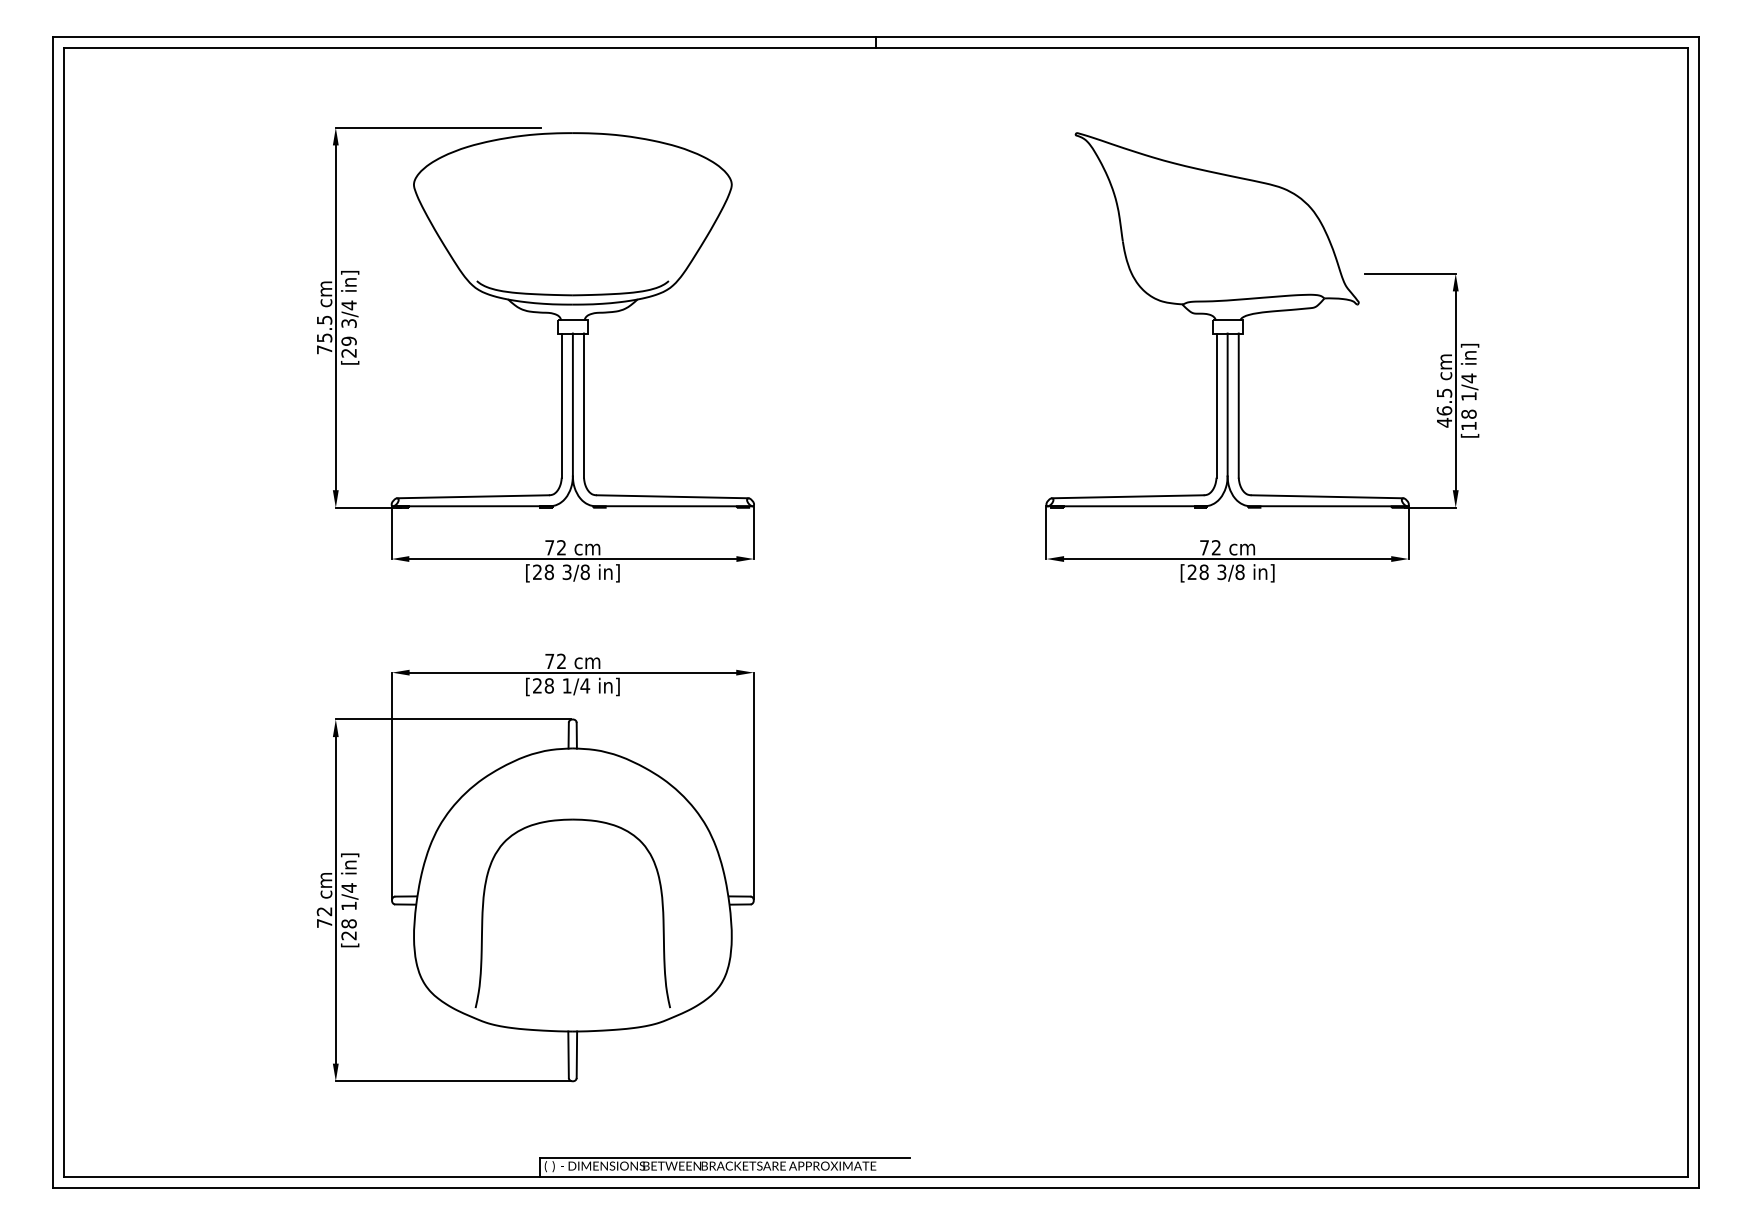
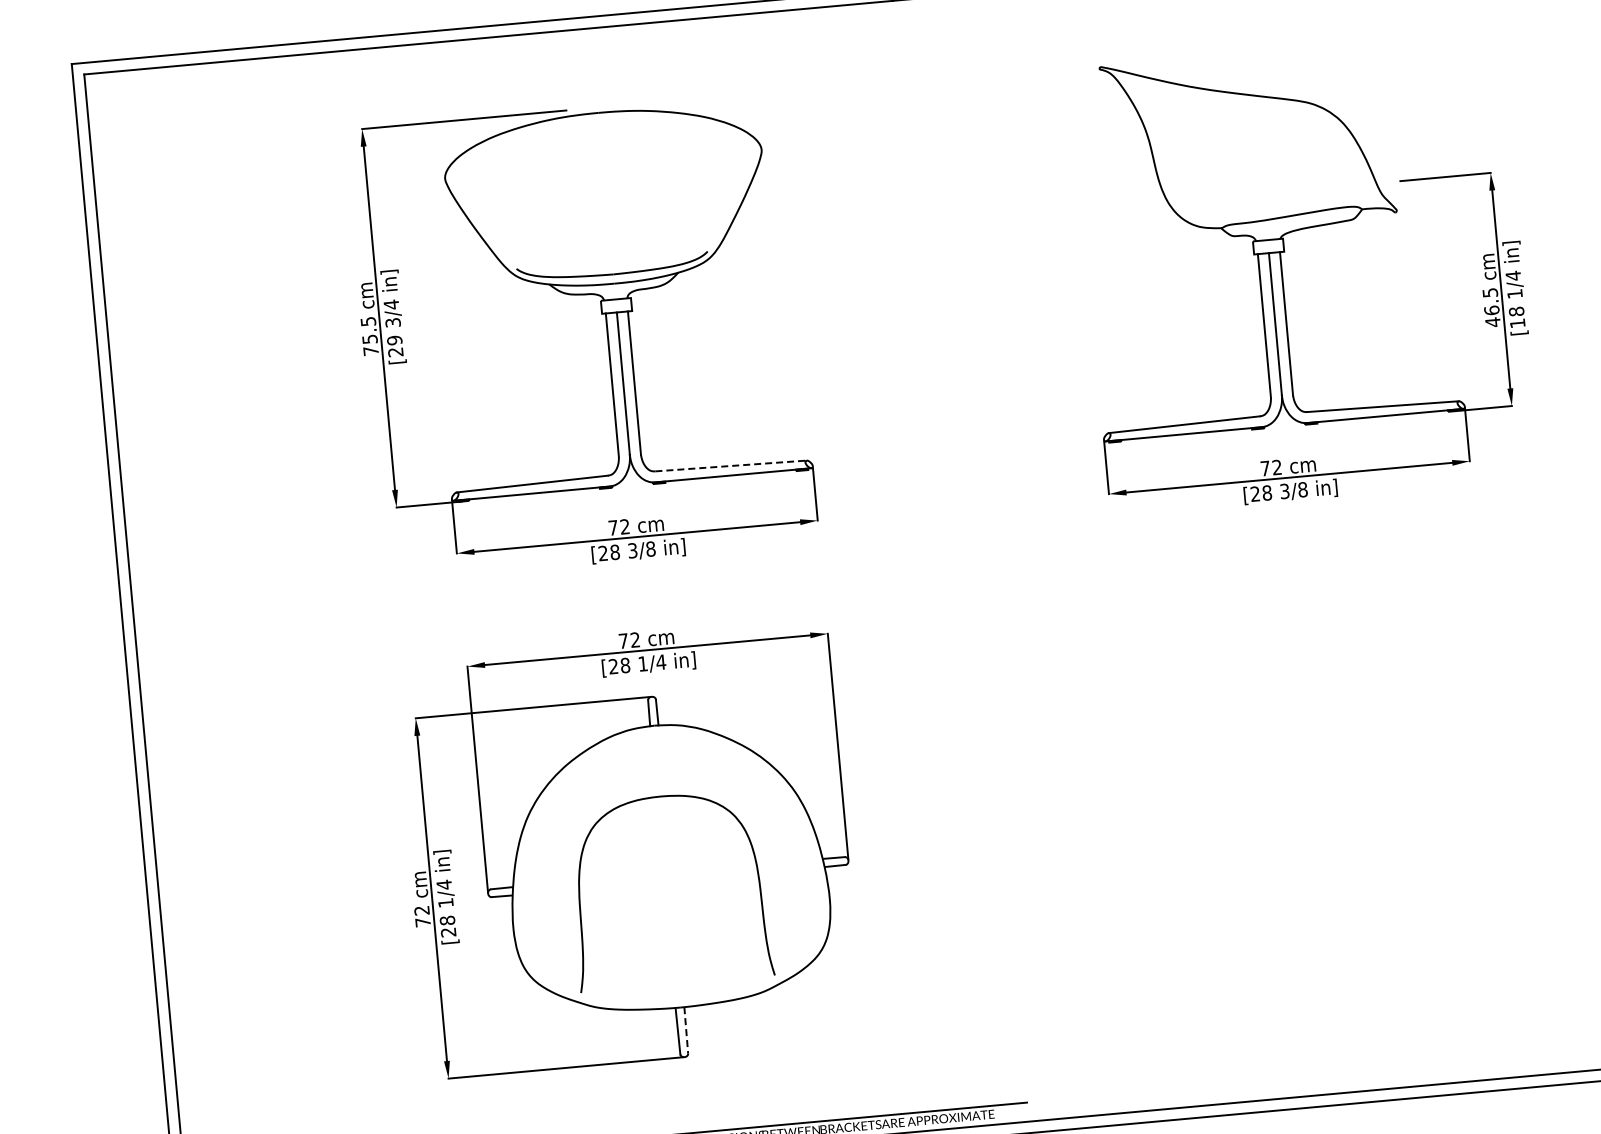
line: (672, 496) -> (730, 465), solid -> dashed
line: (576, 1055) -> (685, 1031), solid -> dashed

